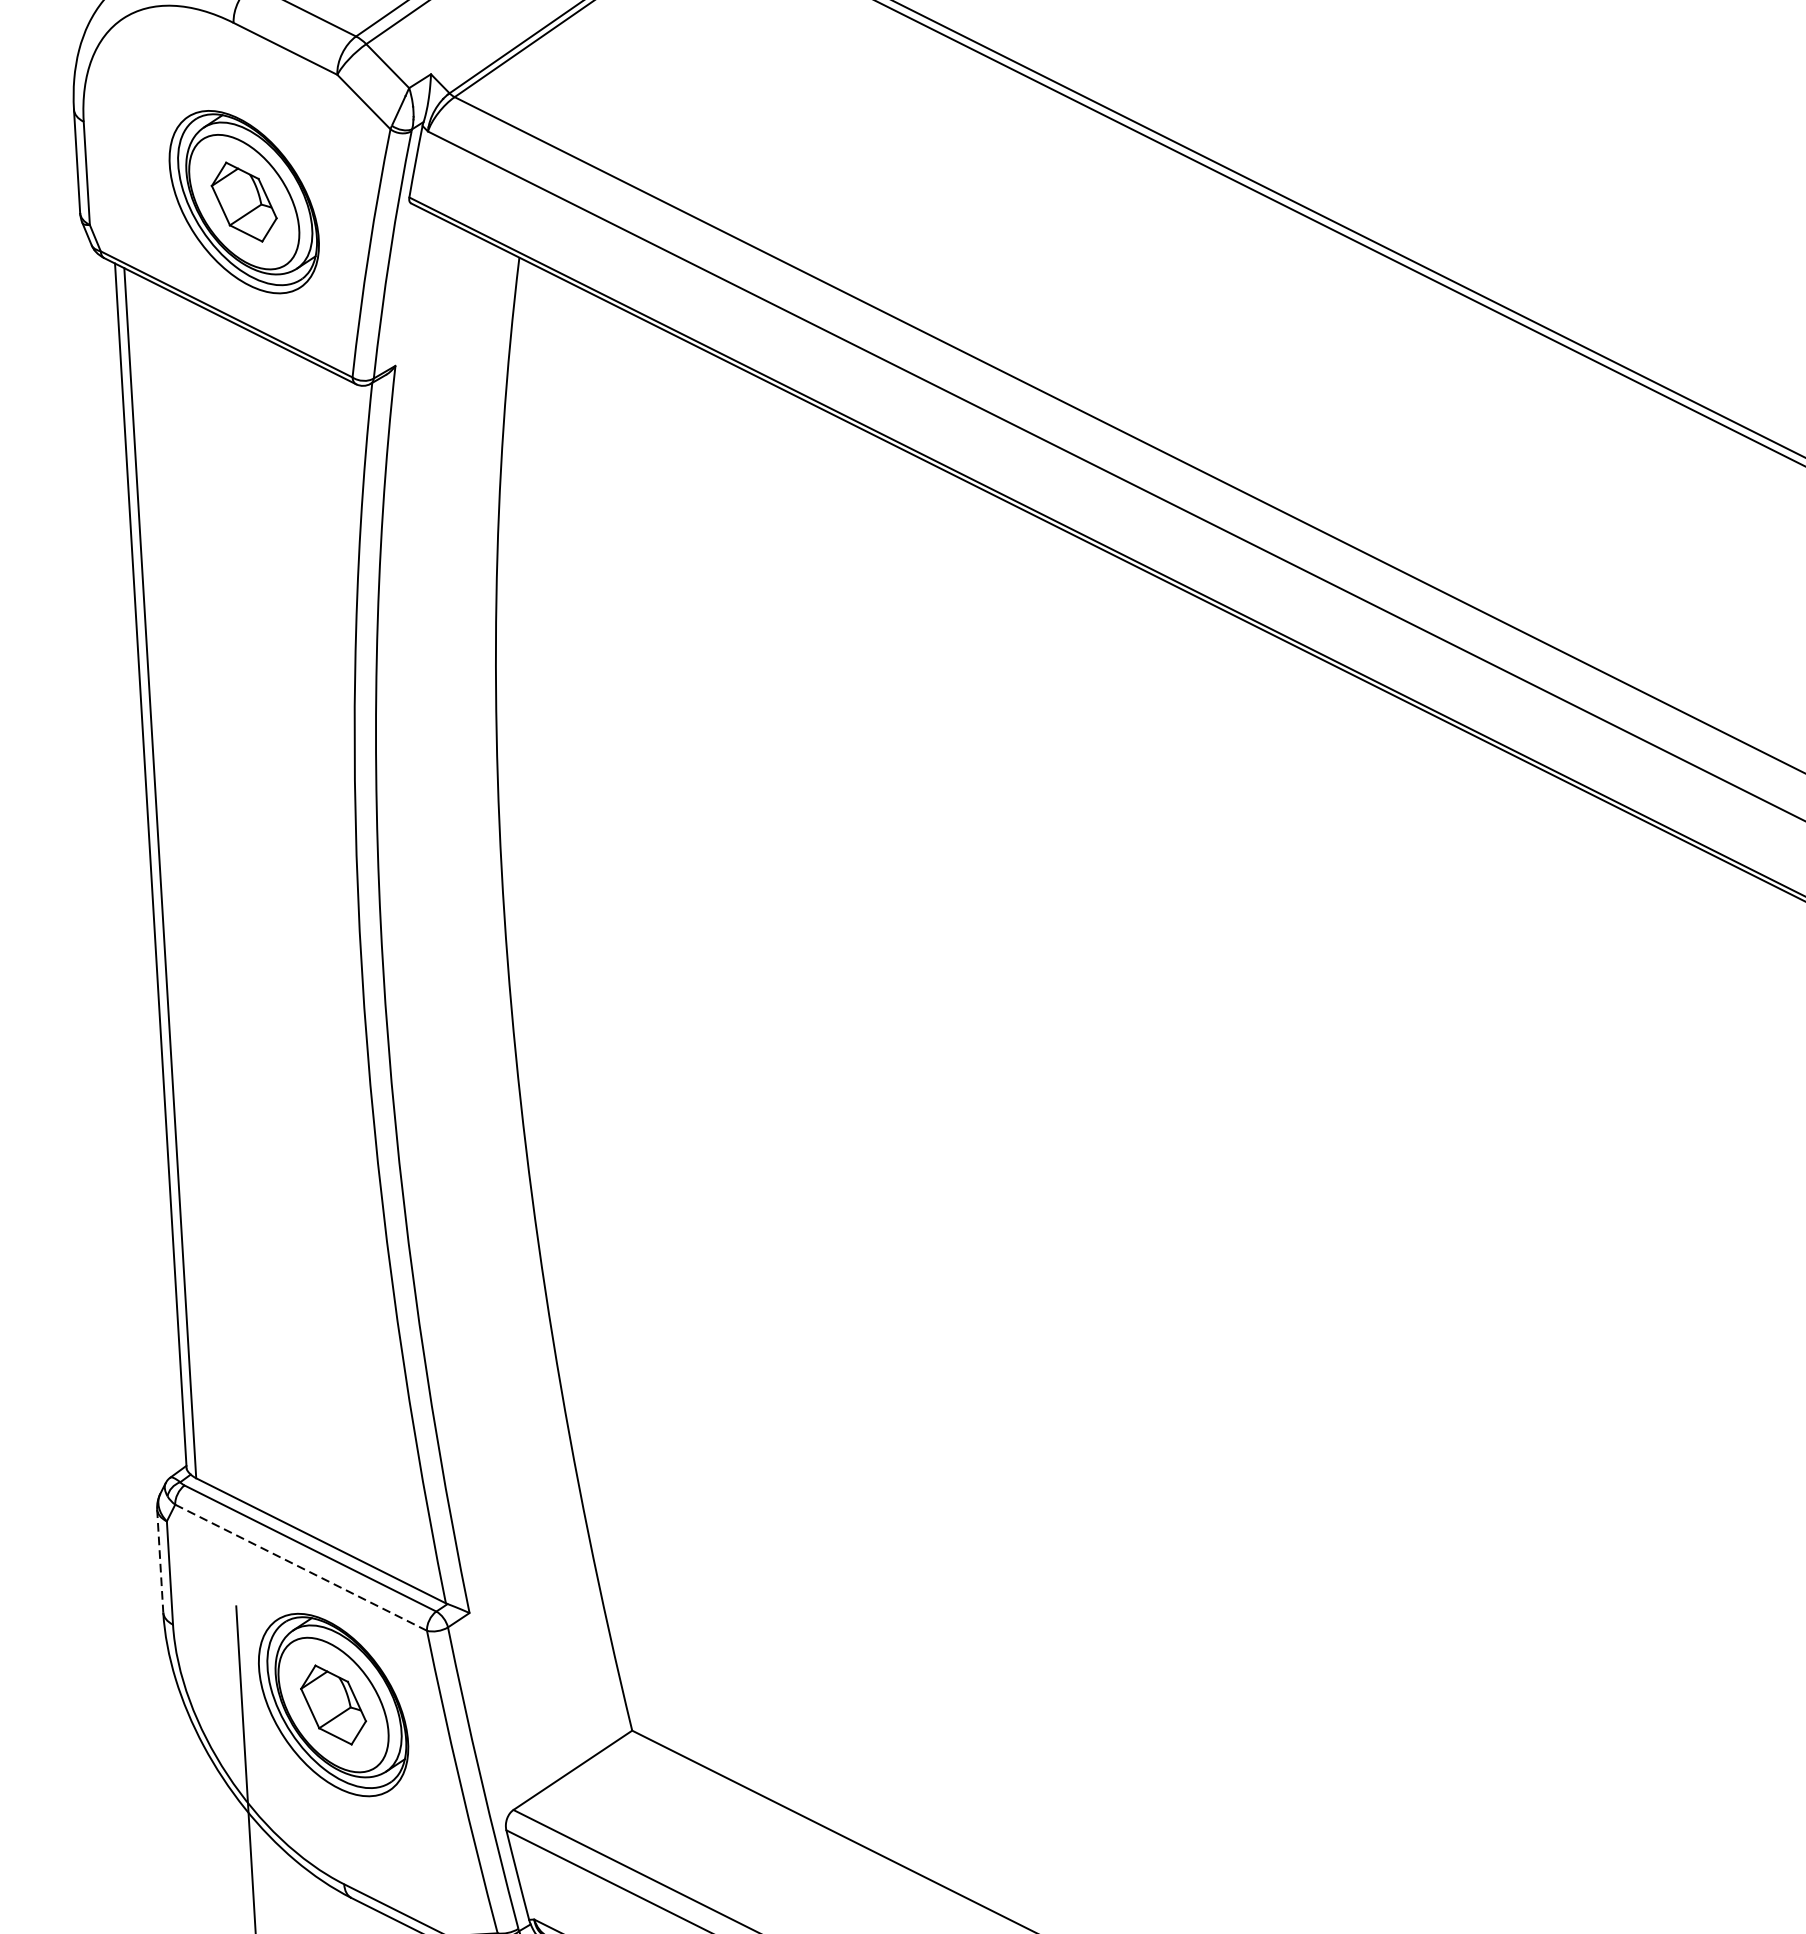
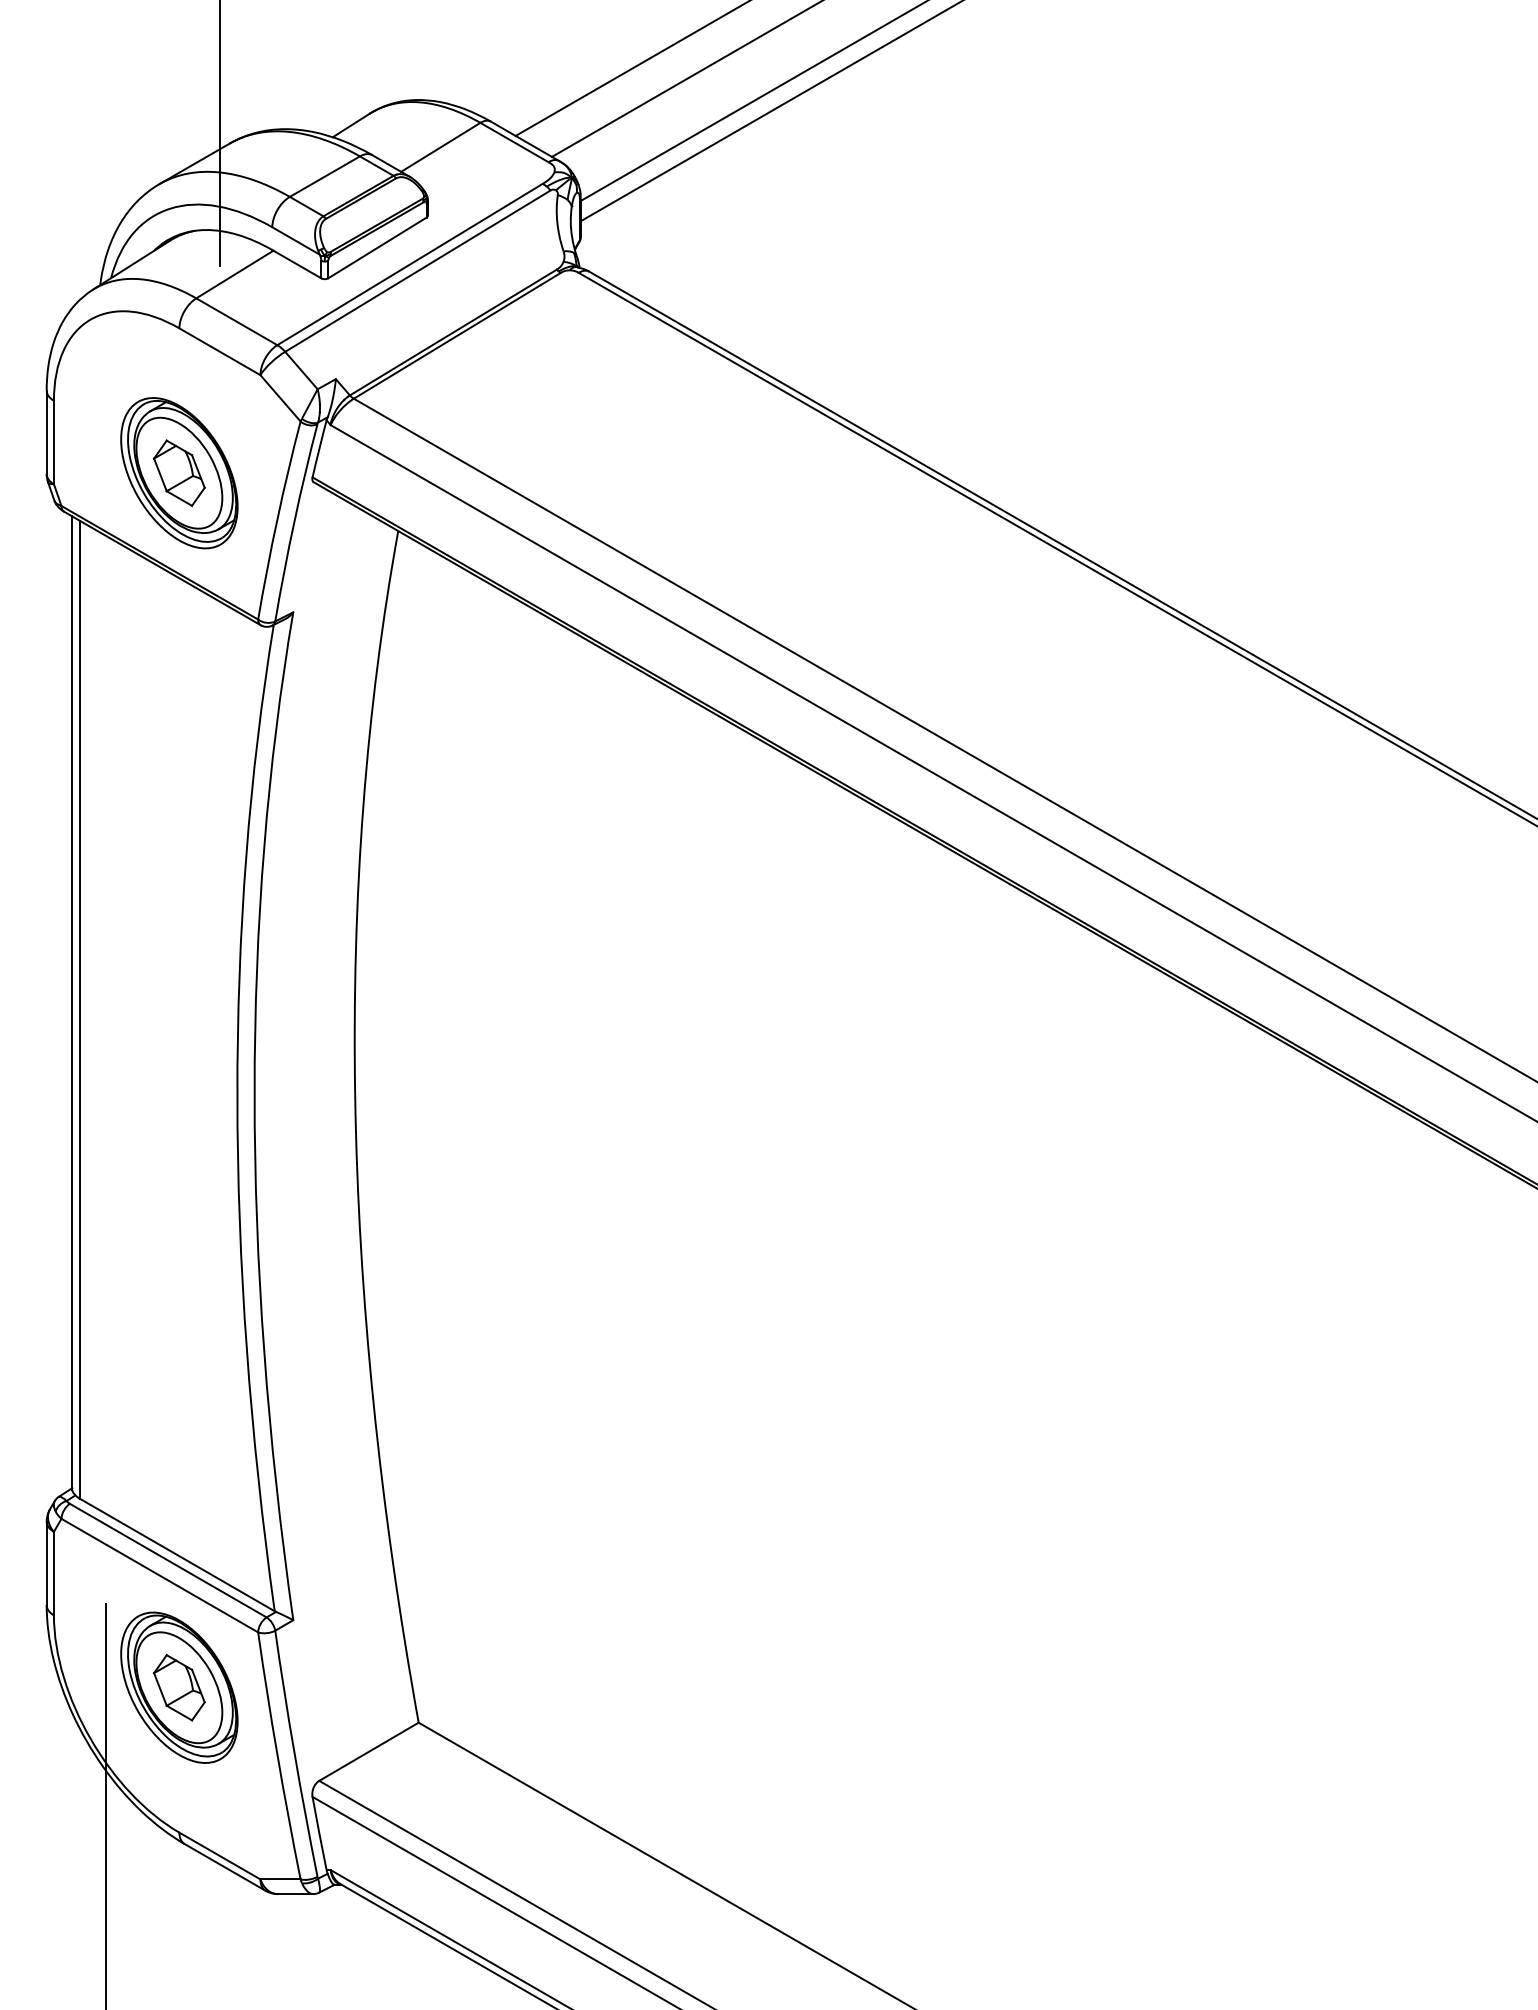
line: (159, 1561) -> (46, 1563), dashed -> solid
line: (300, 1567) -> (159, 1575), dashed -> solid

